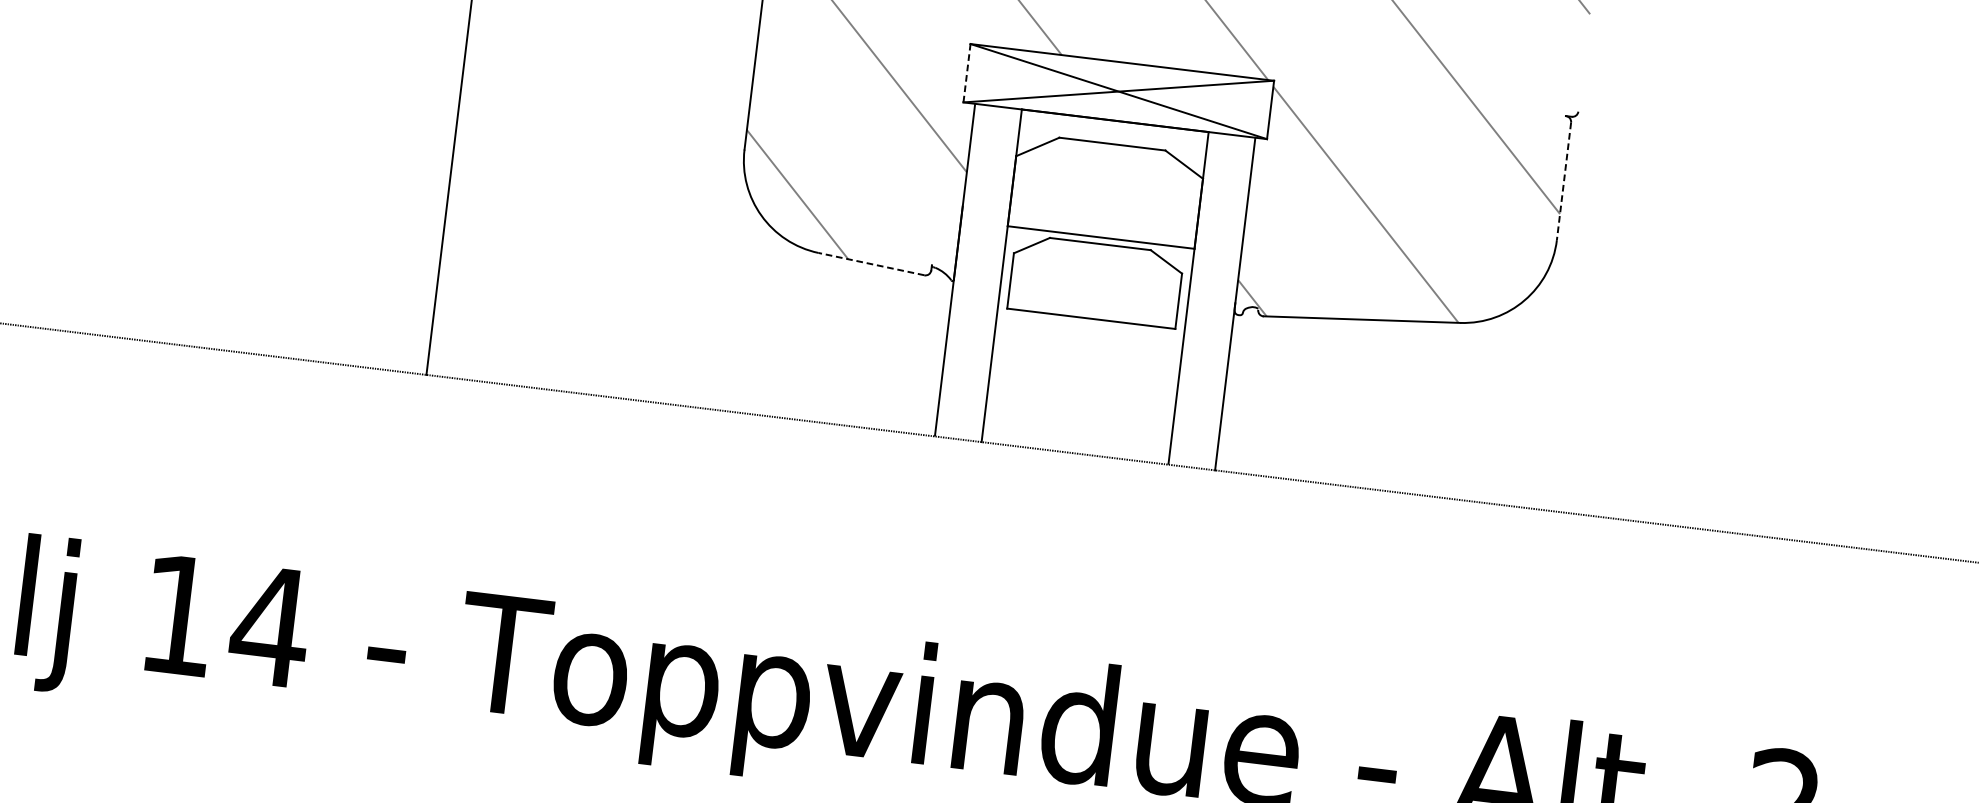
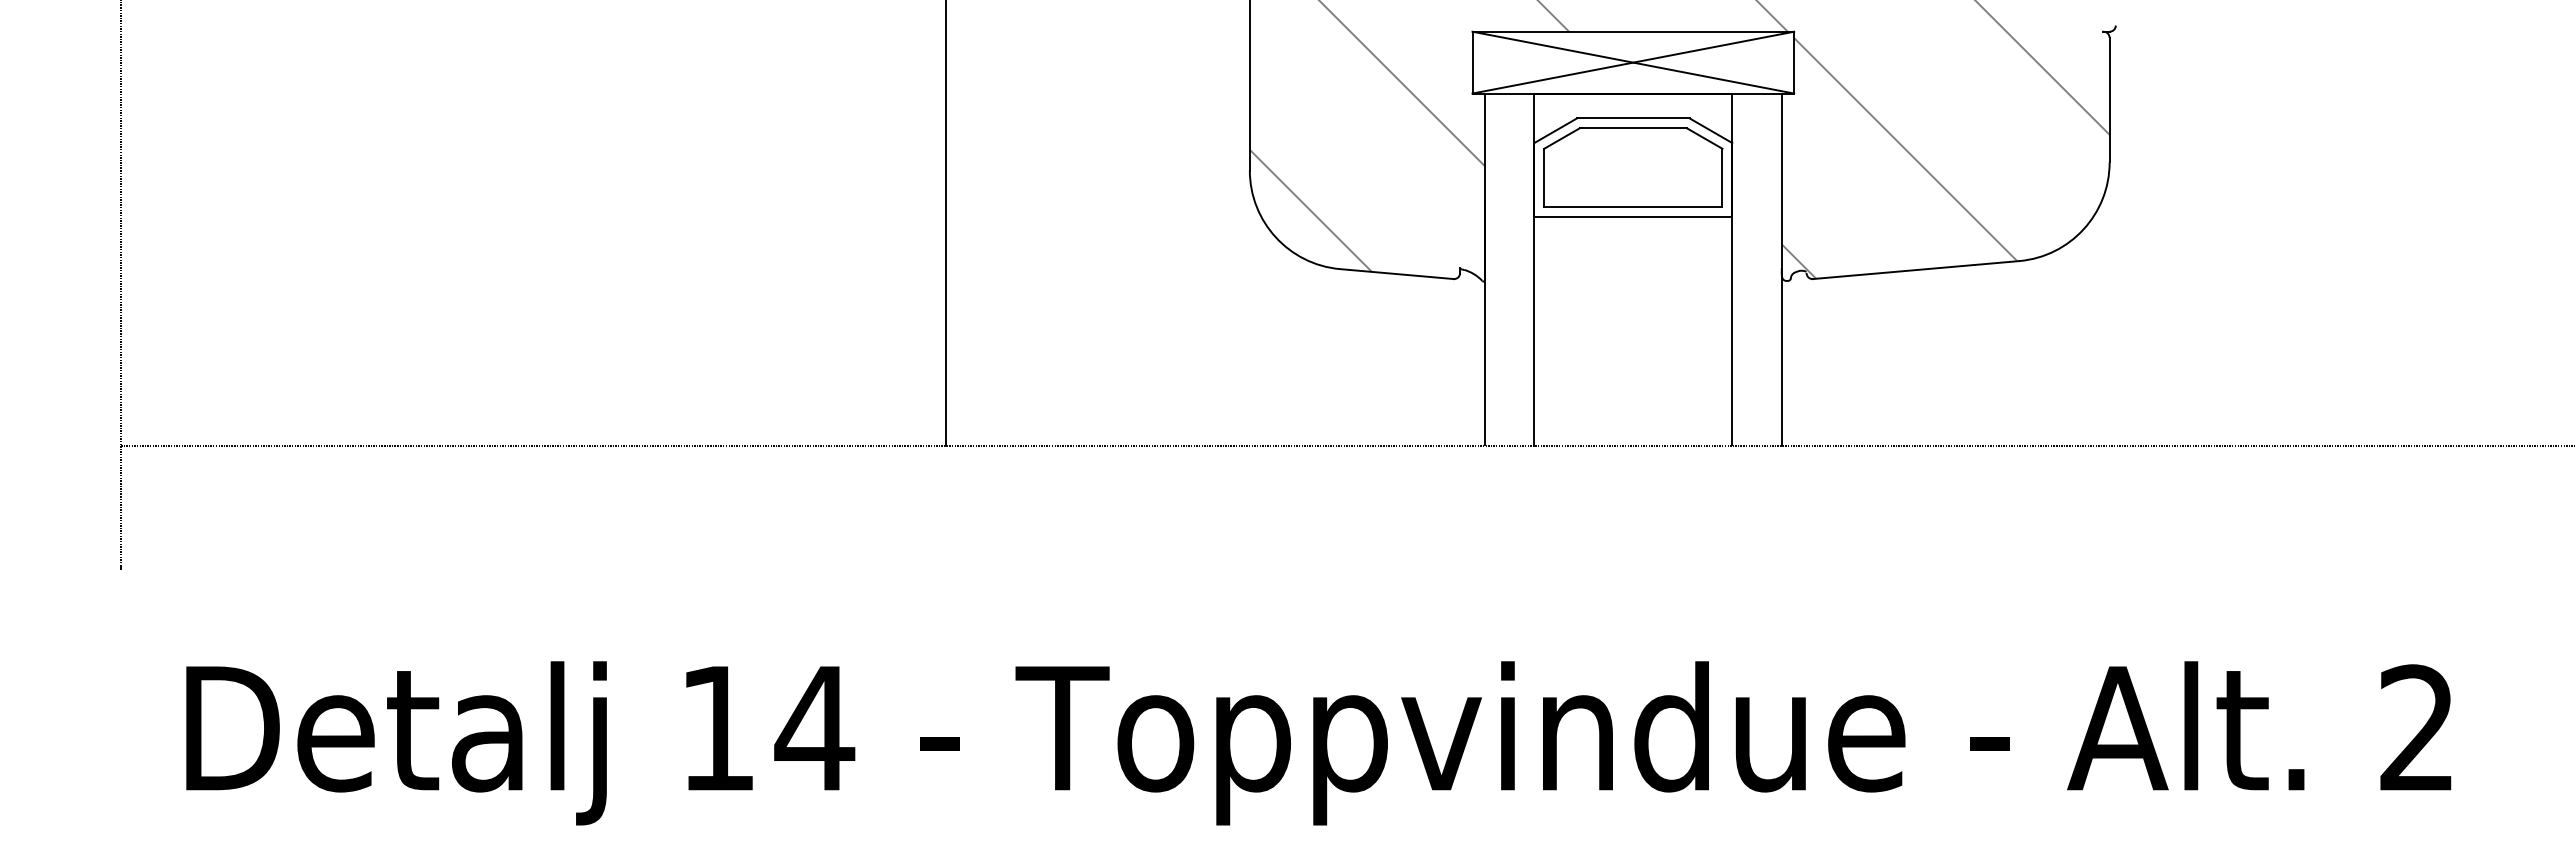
line: (967, 73) -> (1472, 62), dashed -> solid
line: (1563, 181) -> (2109, 100), dashed -> solid
line: (871, 264) -> (1396, 274), dashed -> solid
part: (1096, 281) -> (1633, 167), moved

